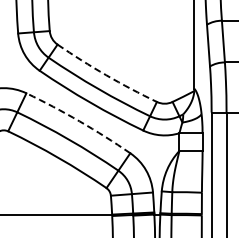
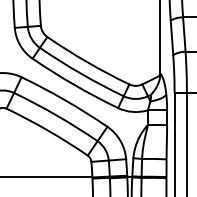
arc: (106, 75) -> (87, 62), dashed -> solid
arc: (79, 121) -> (65, 100), dashed -> solid

